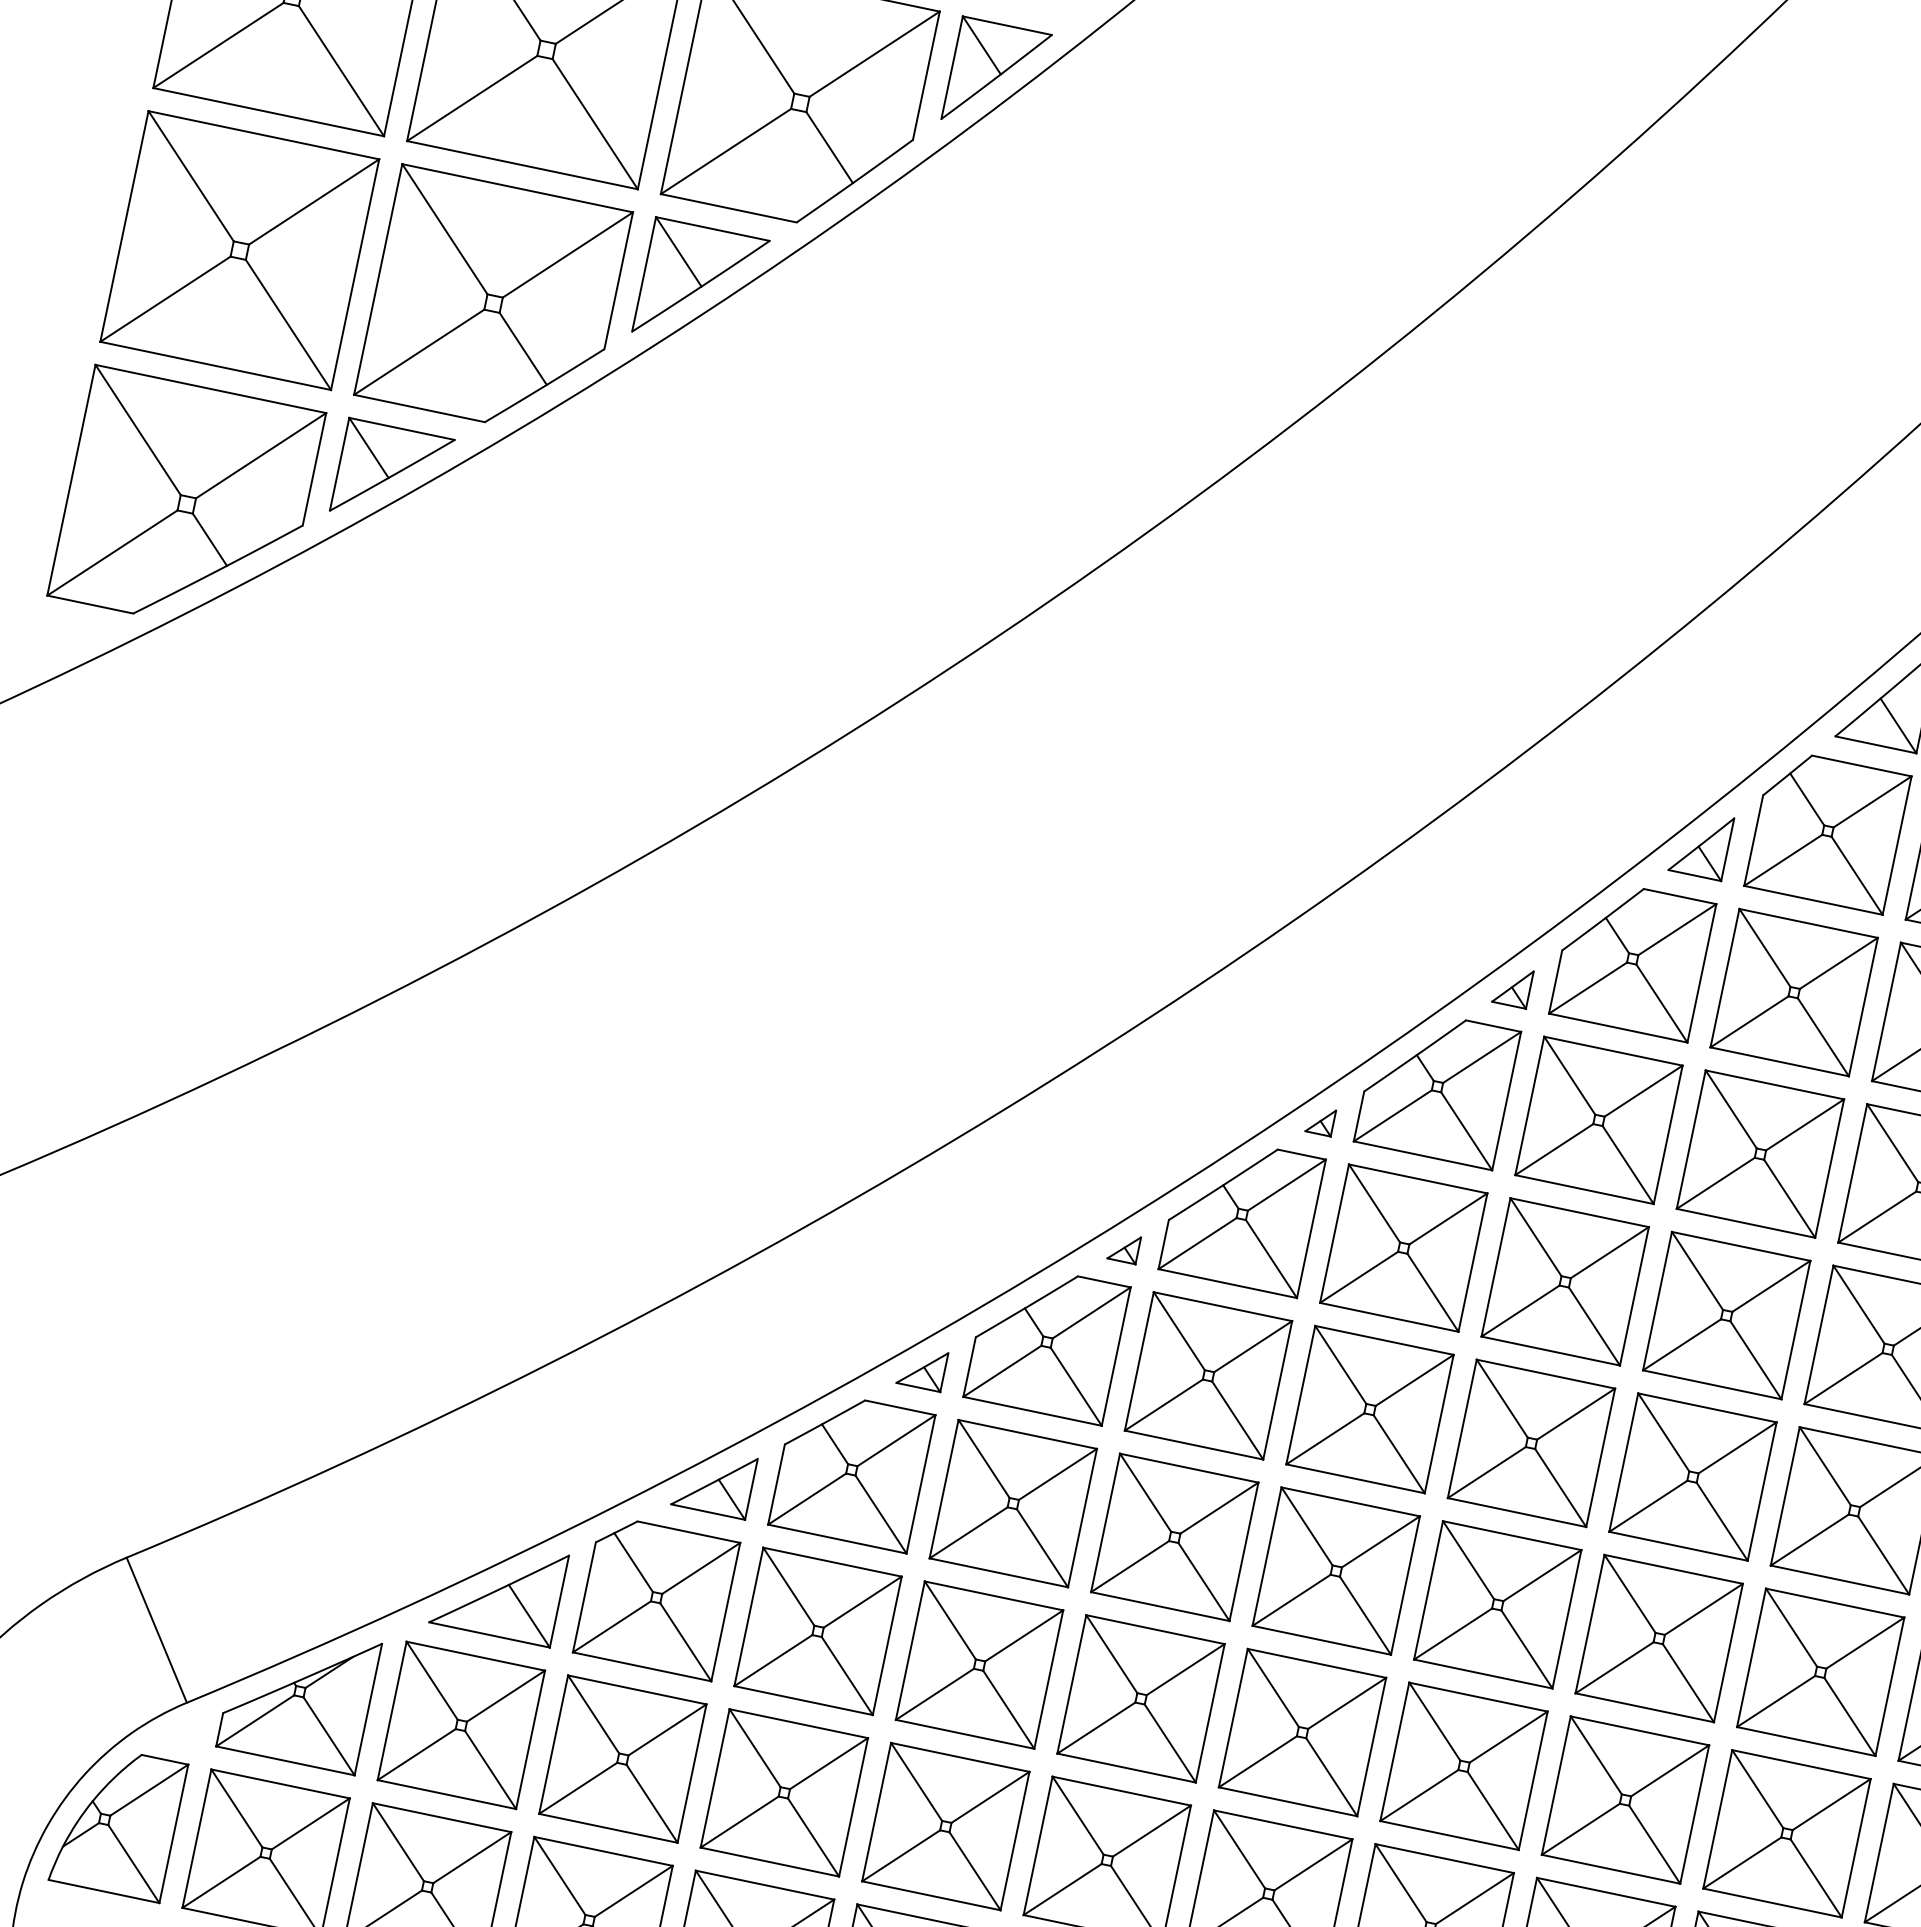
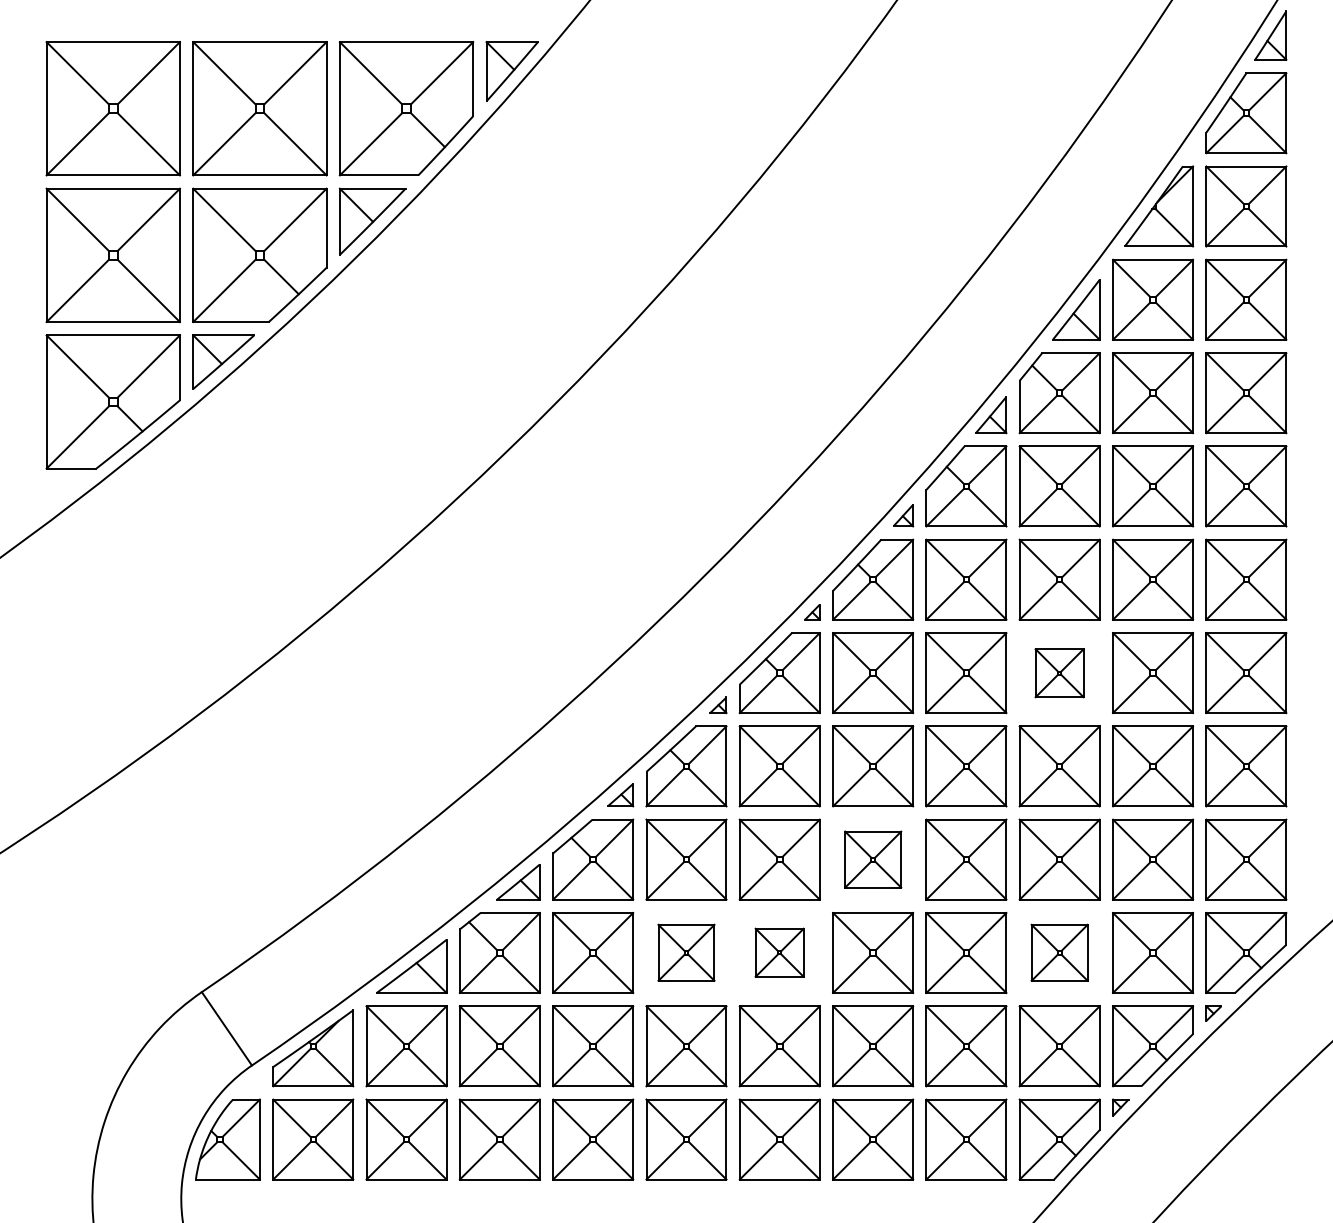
part: (1726, 1316) -> (1059, 673), size x0.6
part: (1337, 1570) -> (873, 859), size x0.7
part: (979, 1664) -> (686, 952), size x0.7
part: (1140, 1697) -> (779, 952), size x0.6
part: (1625, 1799) -> (1059, 952), size x0.7

